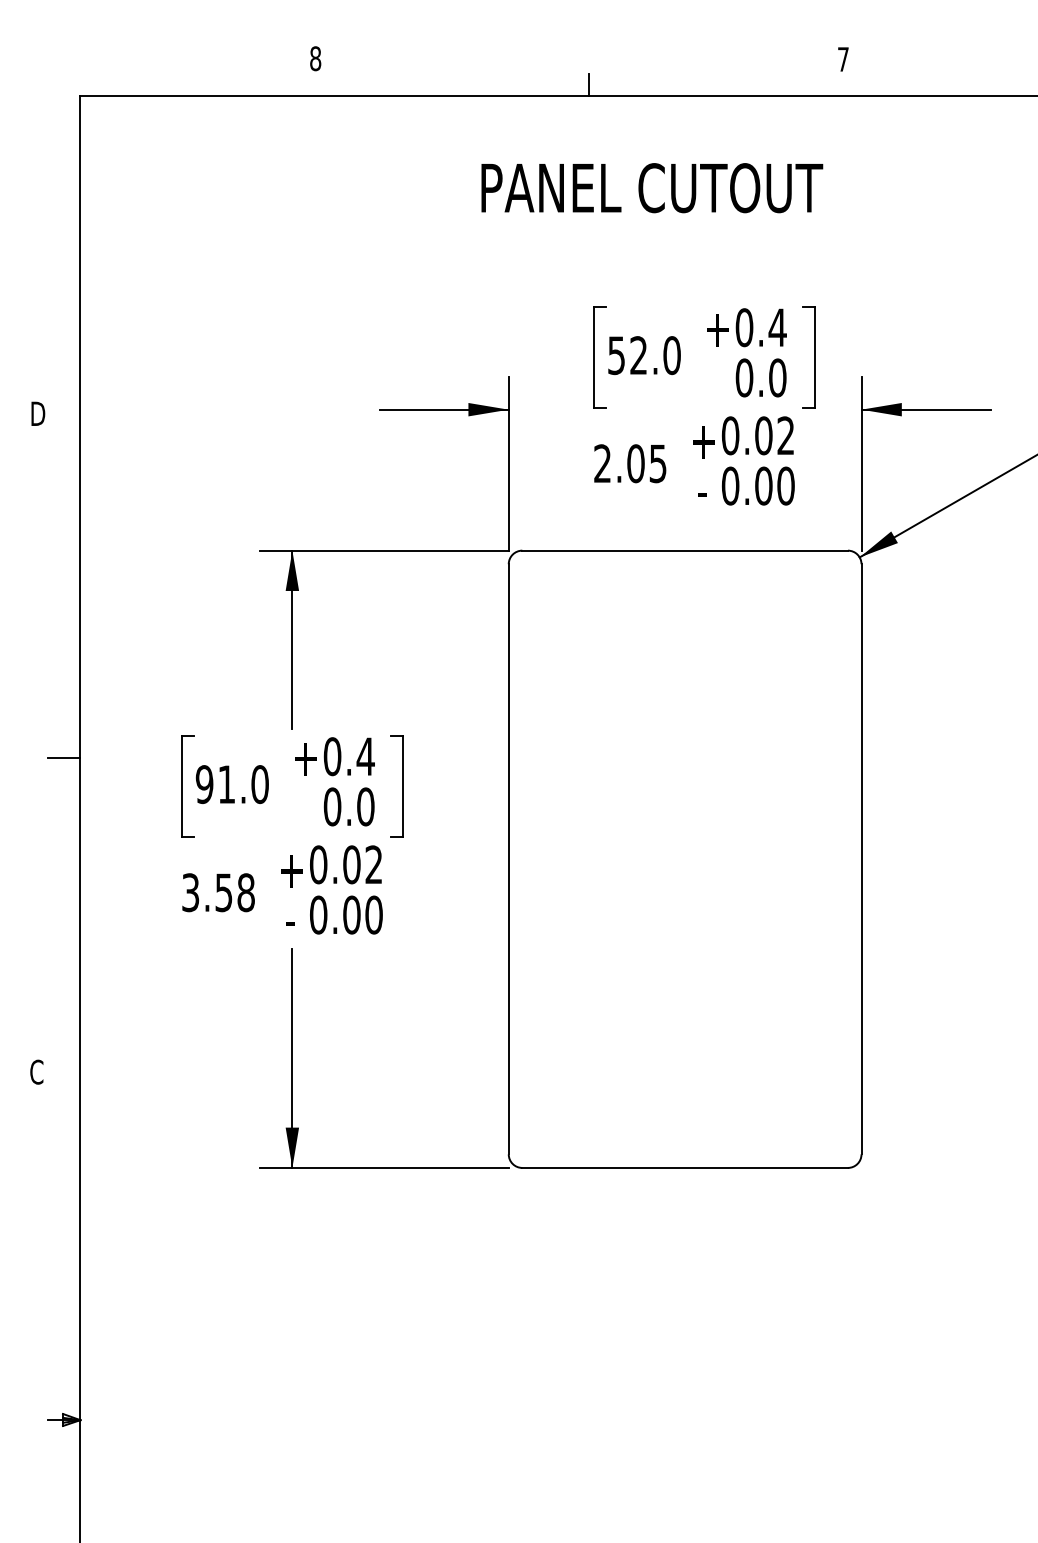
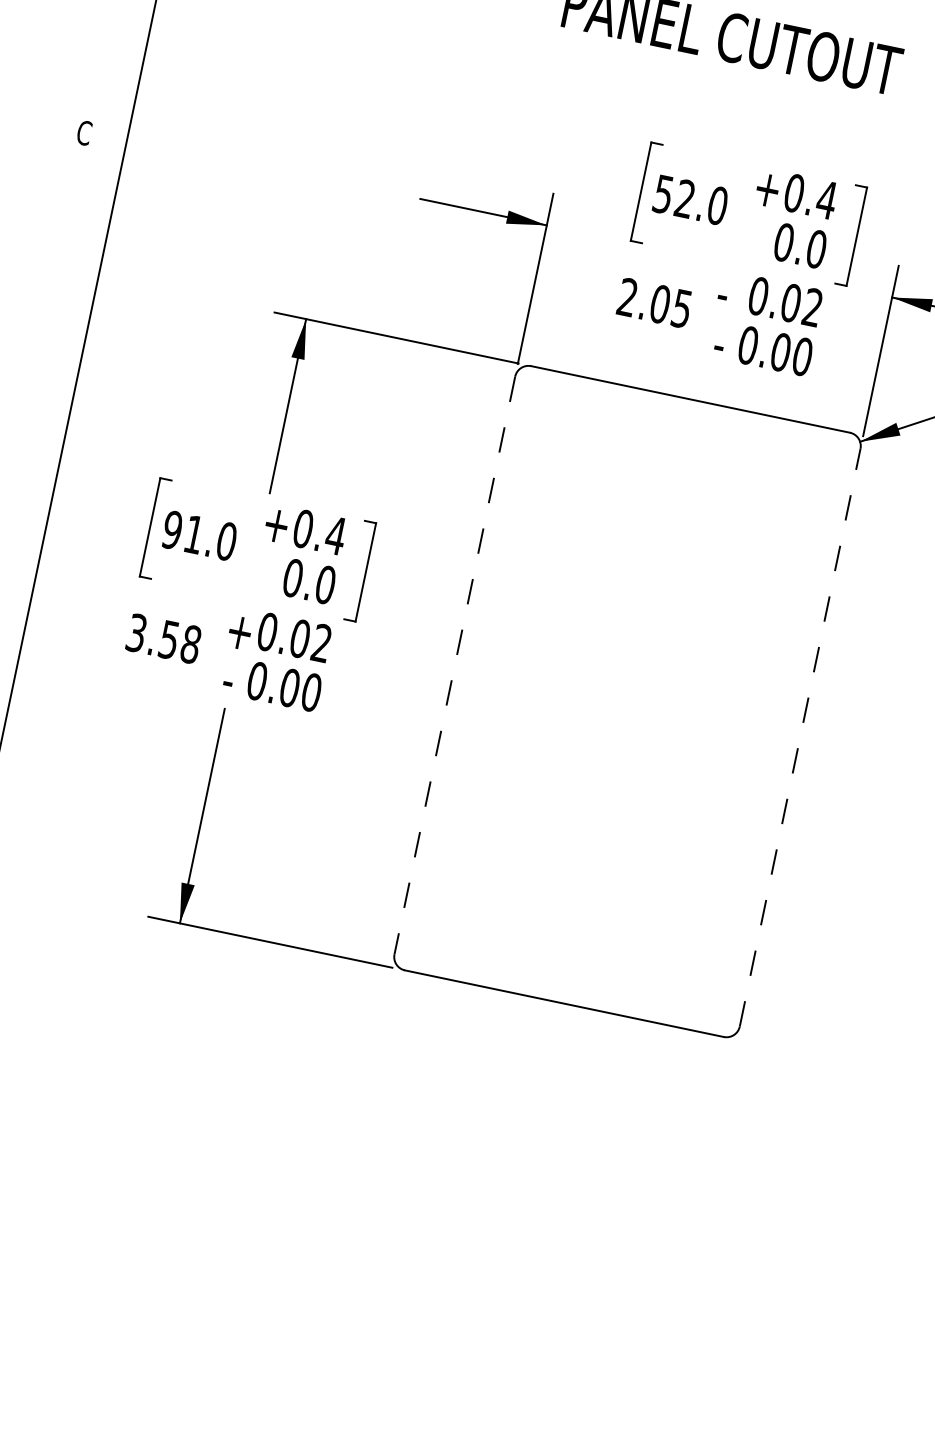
text: (37, 413) -> (84, 132), D -> C
text: (702, 442) -> (729, 297), + -> -
line: (64, 757) -> (40, 474), removed
line: (861, 858) -> (800, 736), solid -> dashed
line: (508, 859) -> (454, 665), solid -> dashed

